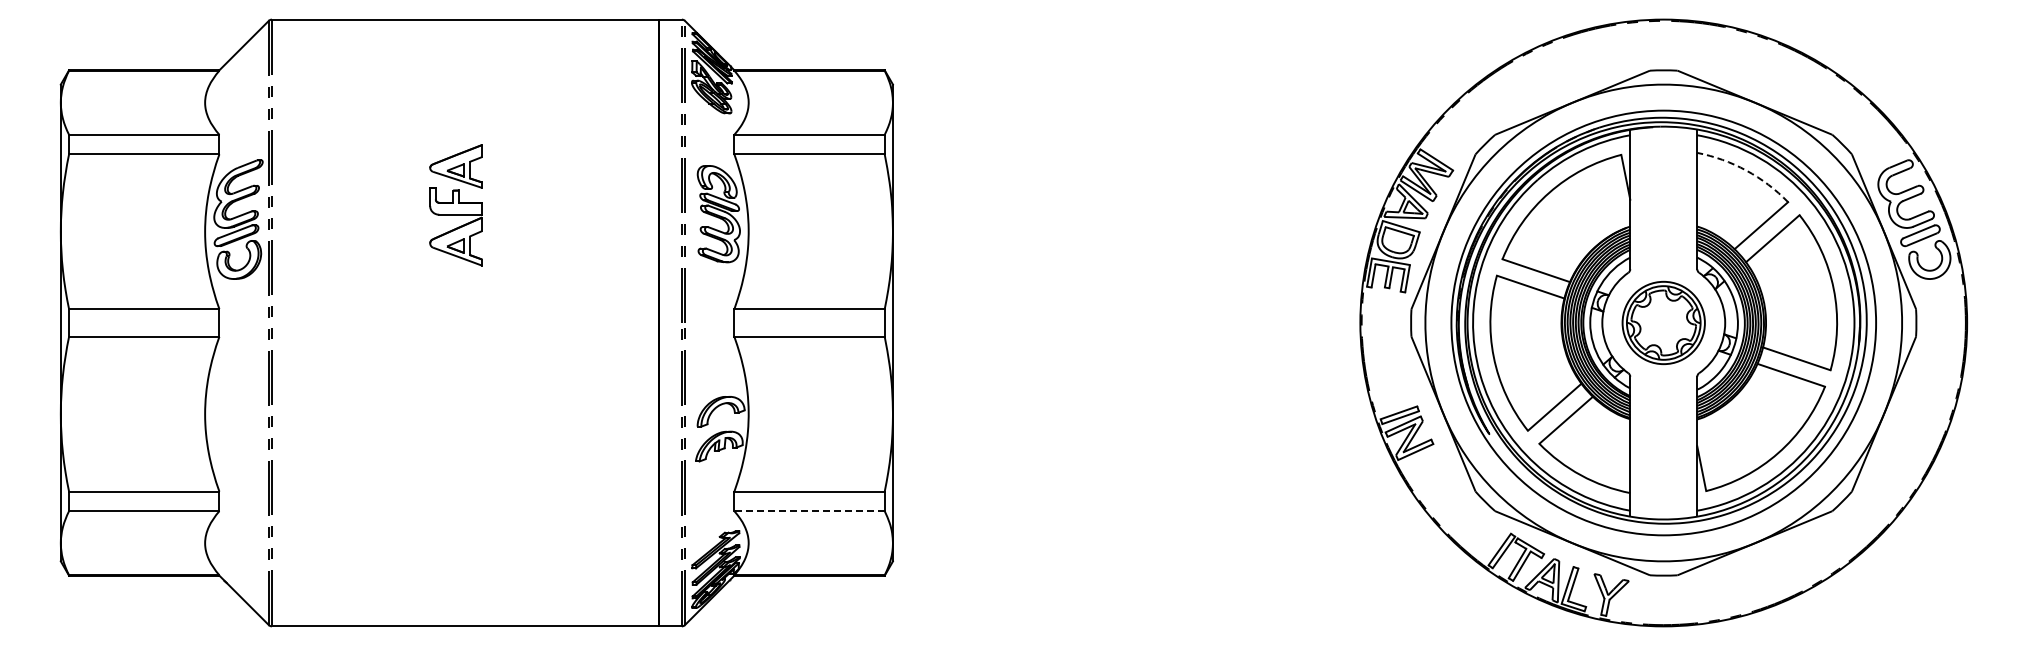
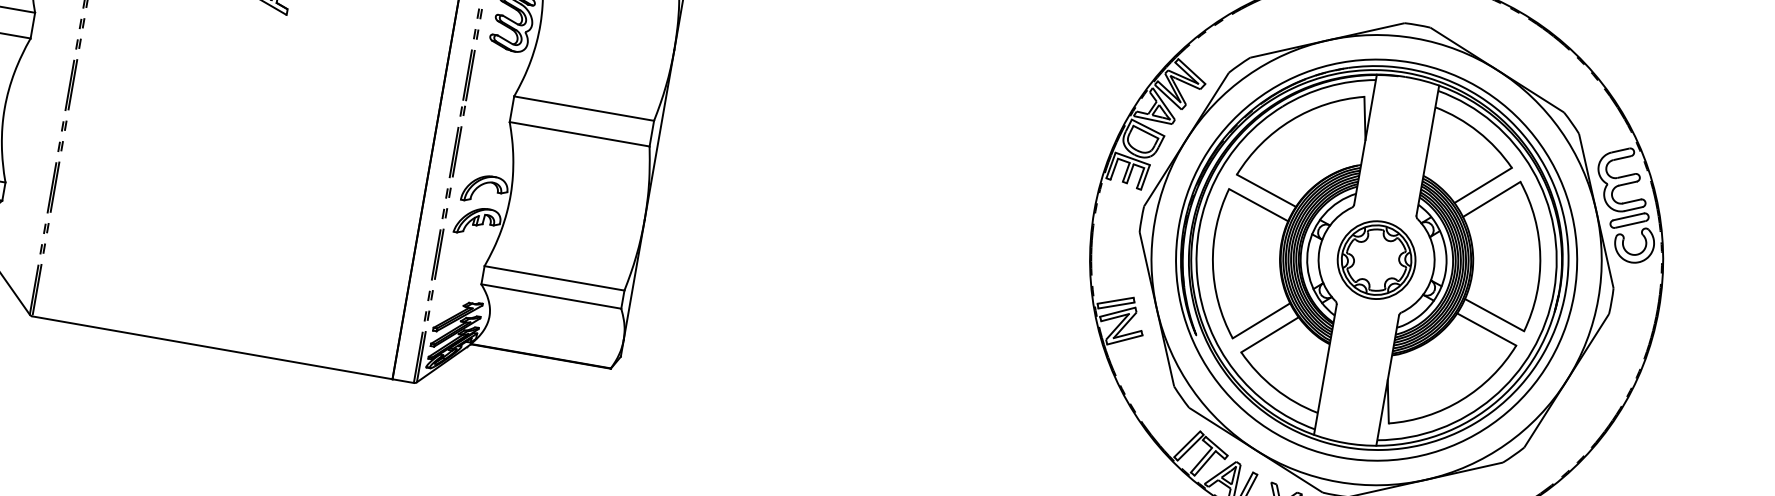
arc: (1746, 170) -> (1478, 131), dashed -> solid
line: (809, 511) -> (551, 296), dashed -> solid

